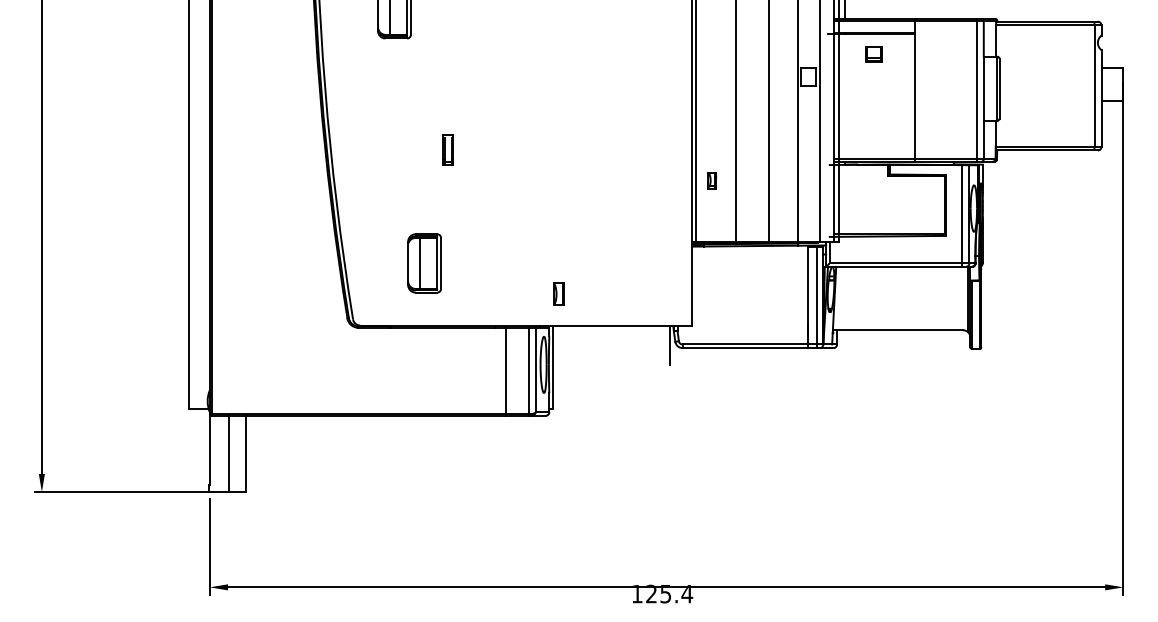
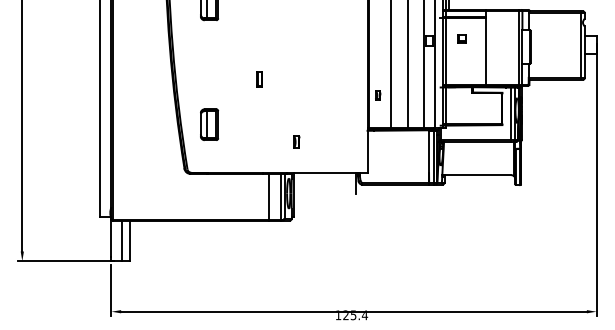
part: (872, 53) -> (461, 38), moved
part: (447, 149) -> (259, 79), moved
part: (424, 262) -> (209, 124), moved
part: (558, 293) -> (296, 141), moved

